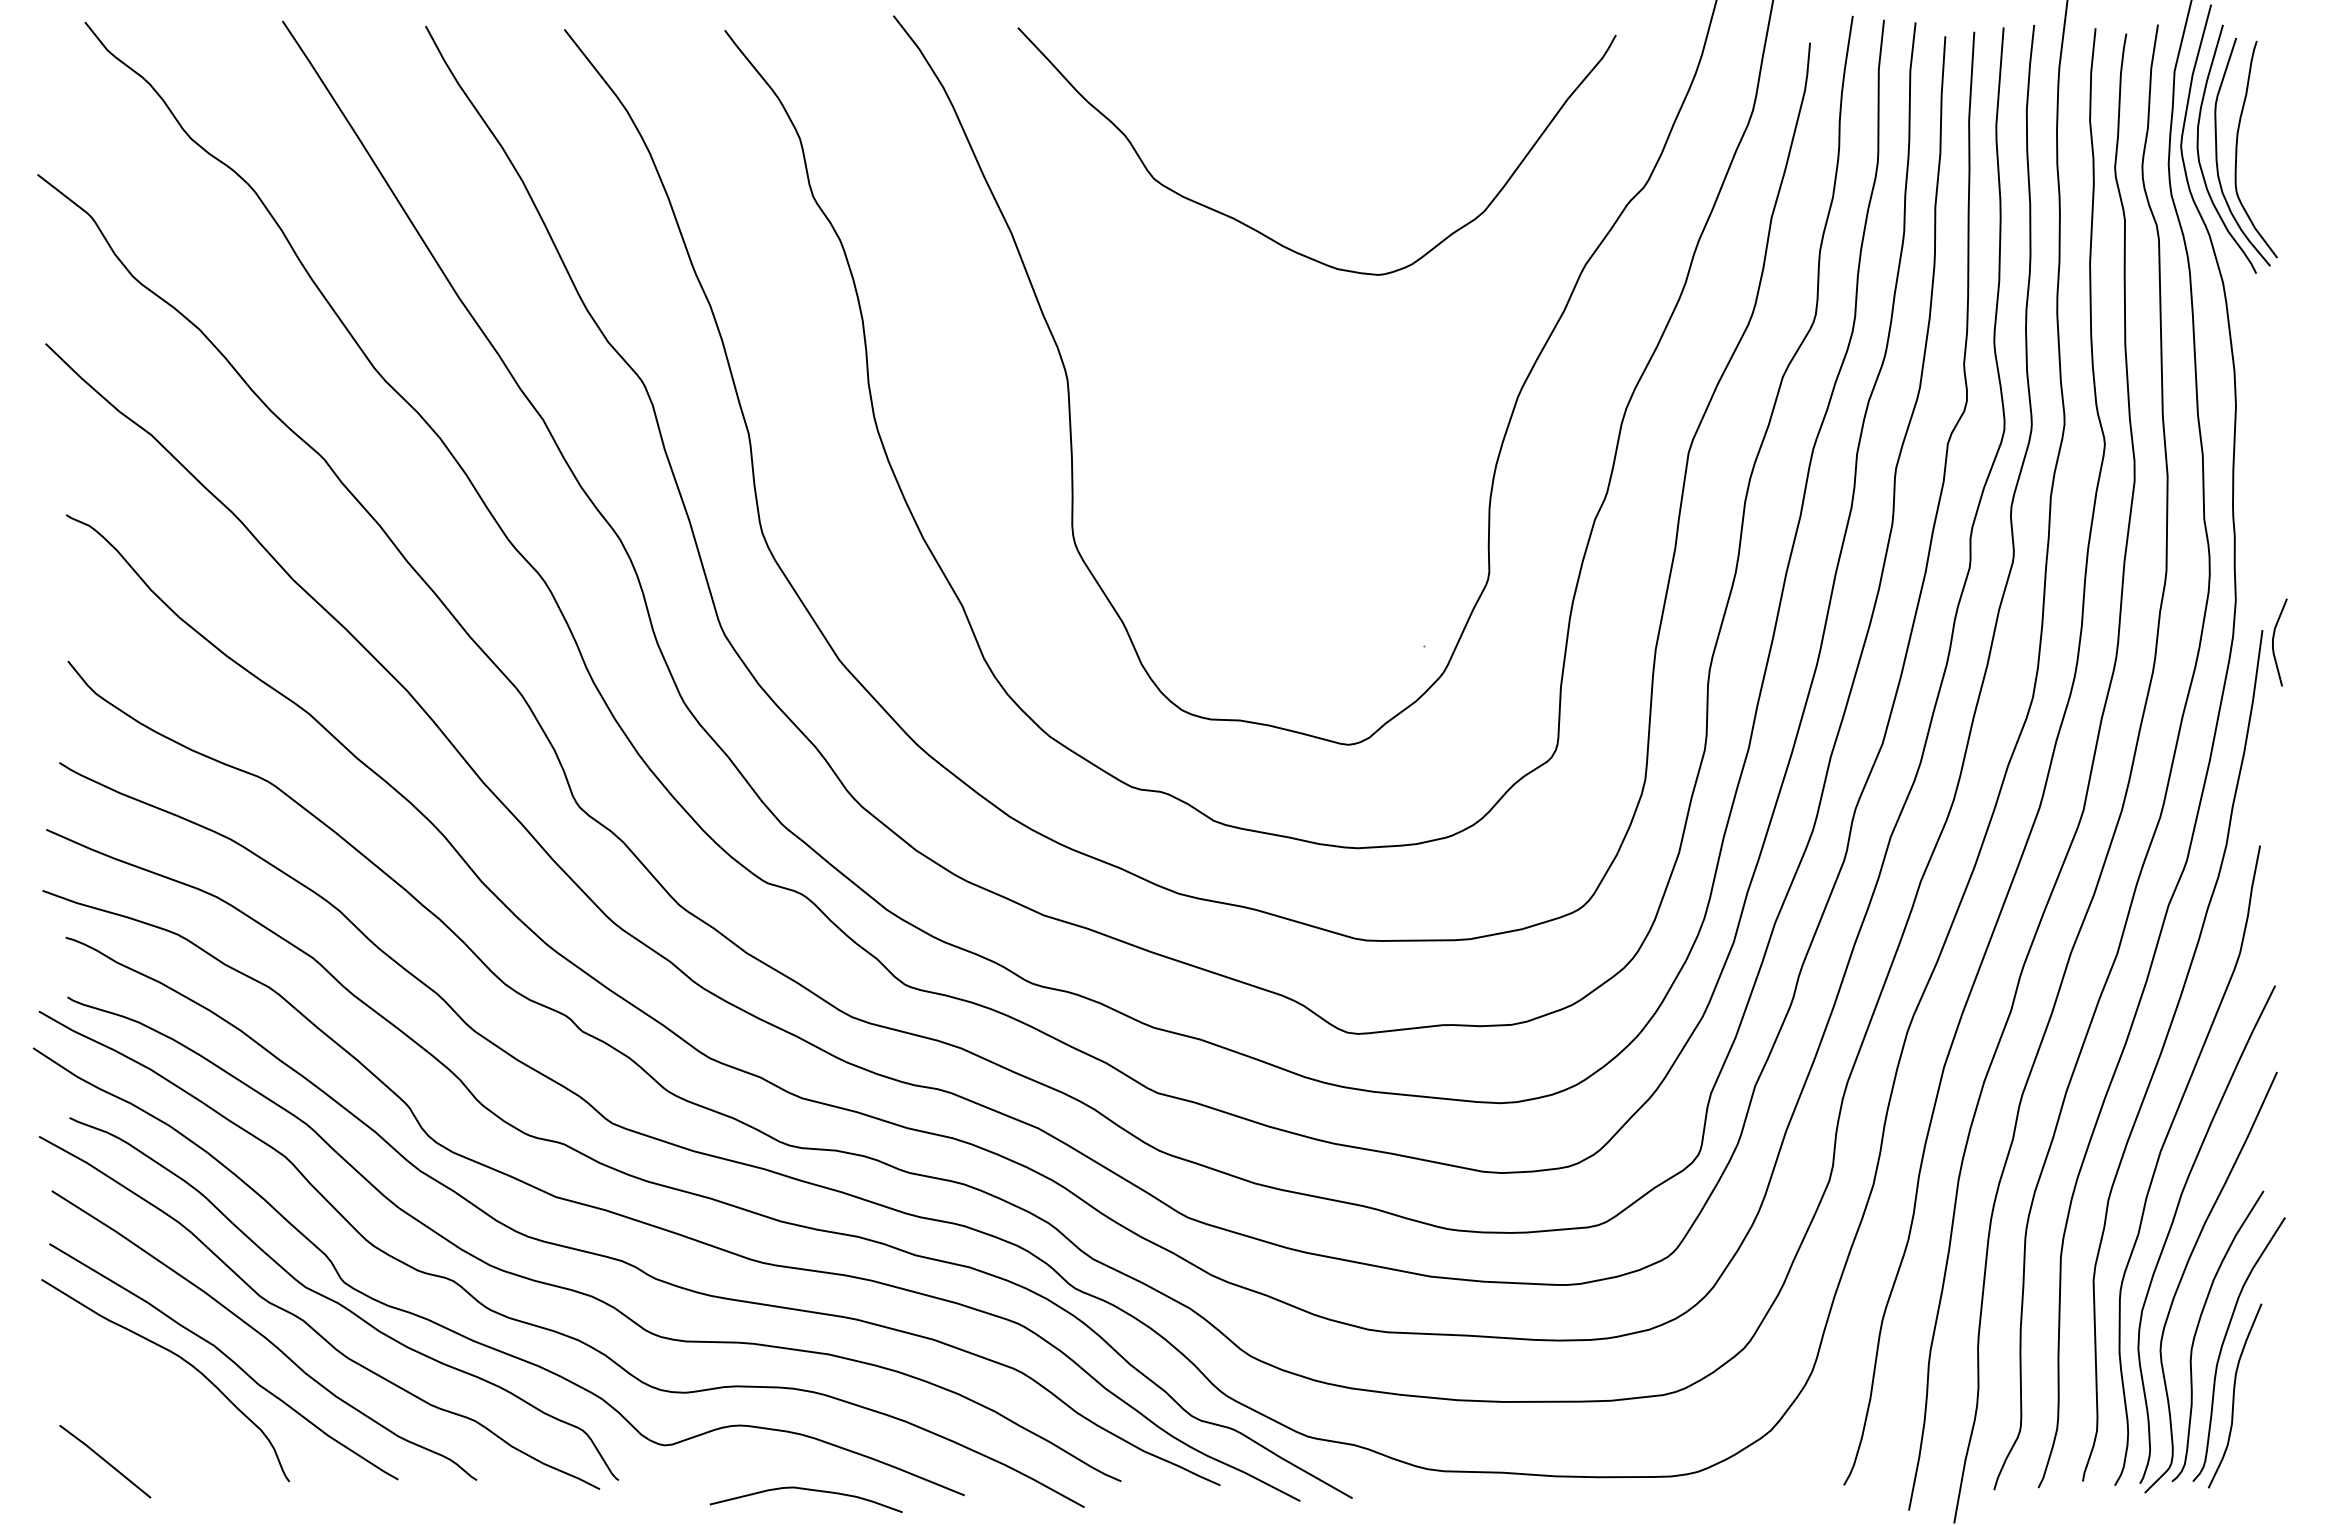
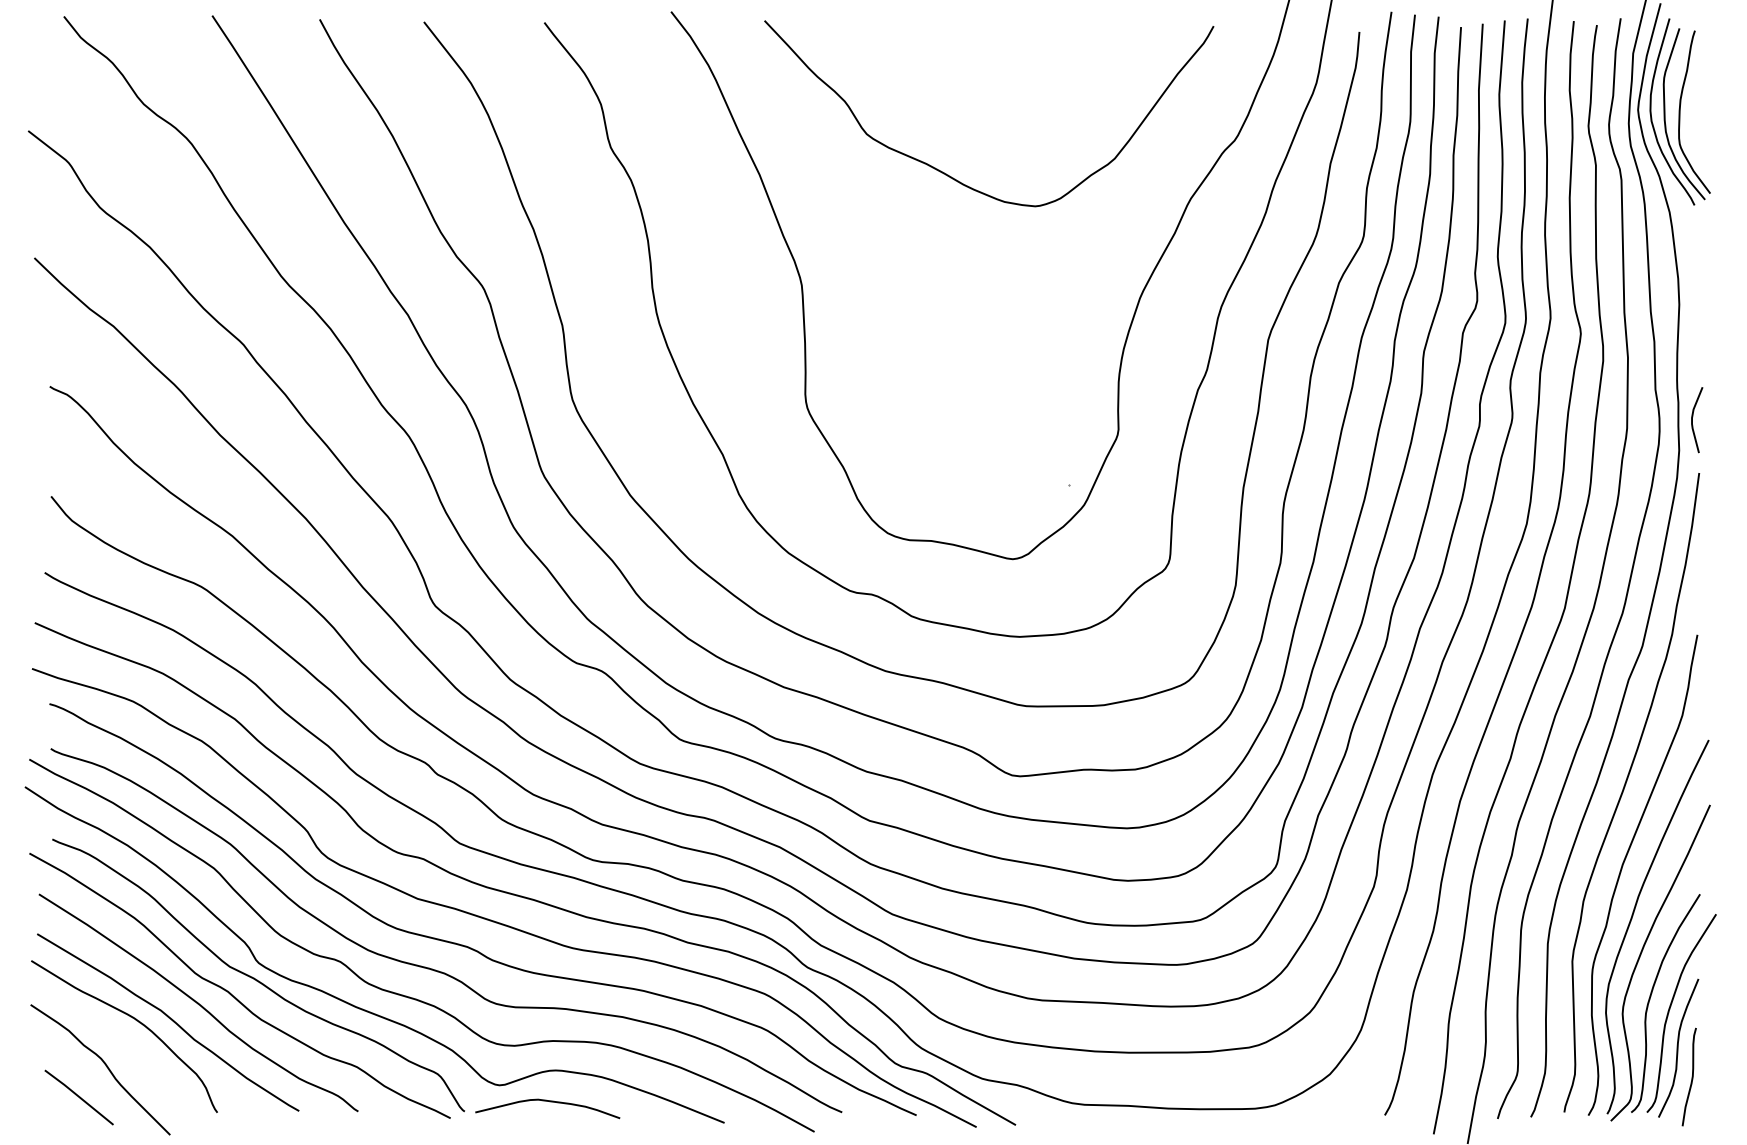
curve: (2273, 642) -> (1692, 420), moved
curve: (140, 1419) -> (105, 1065), added
curve: (2252, 1434) -> (1691, 1077), added
curve: (806, 1490) -> (547, 1101), moved

